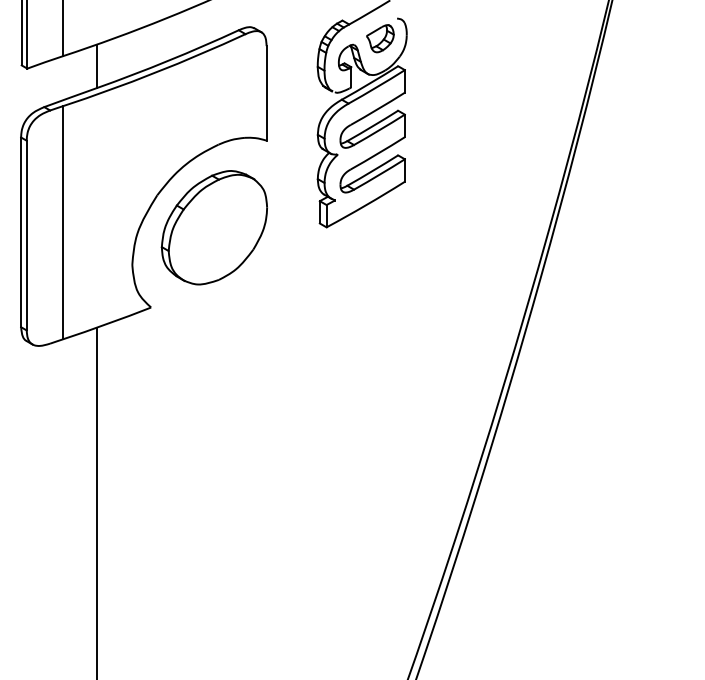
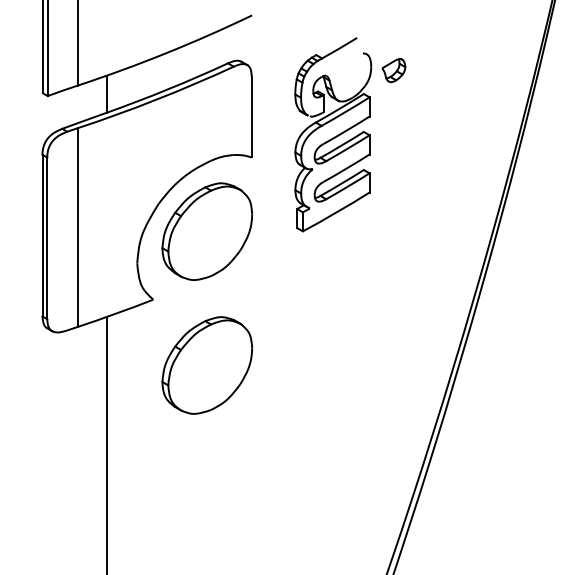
part: (380, 38) -> (393, 70), moved
part: (213, 384) -> (206, 365), added

